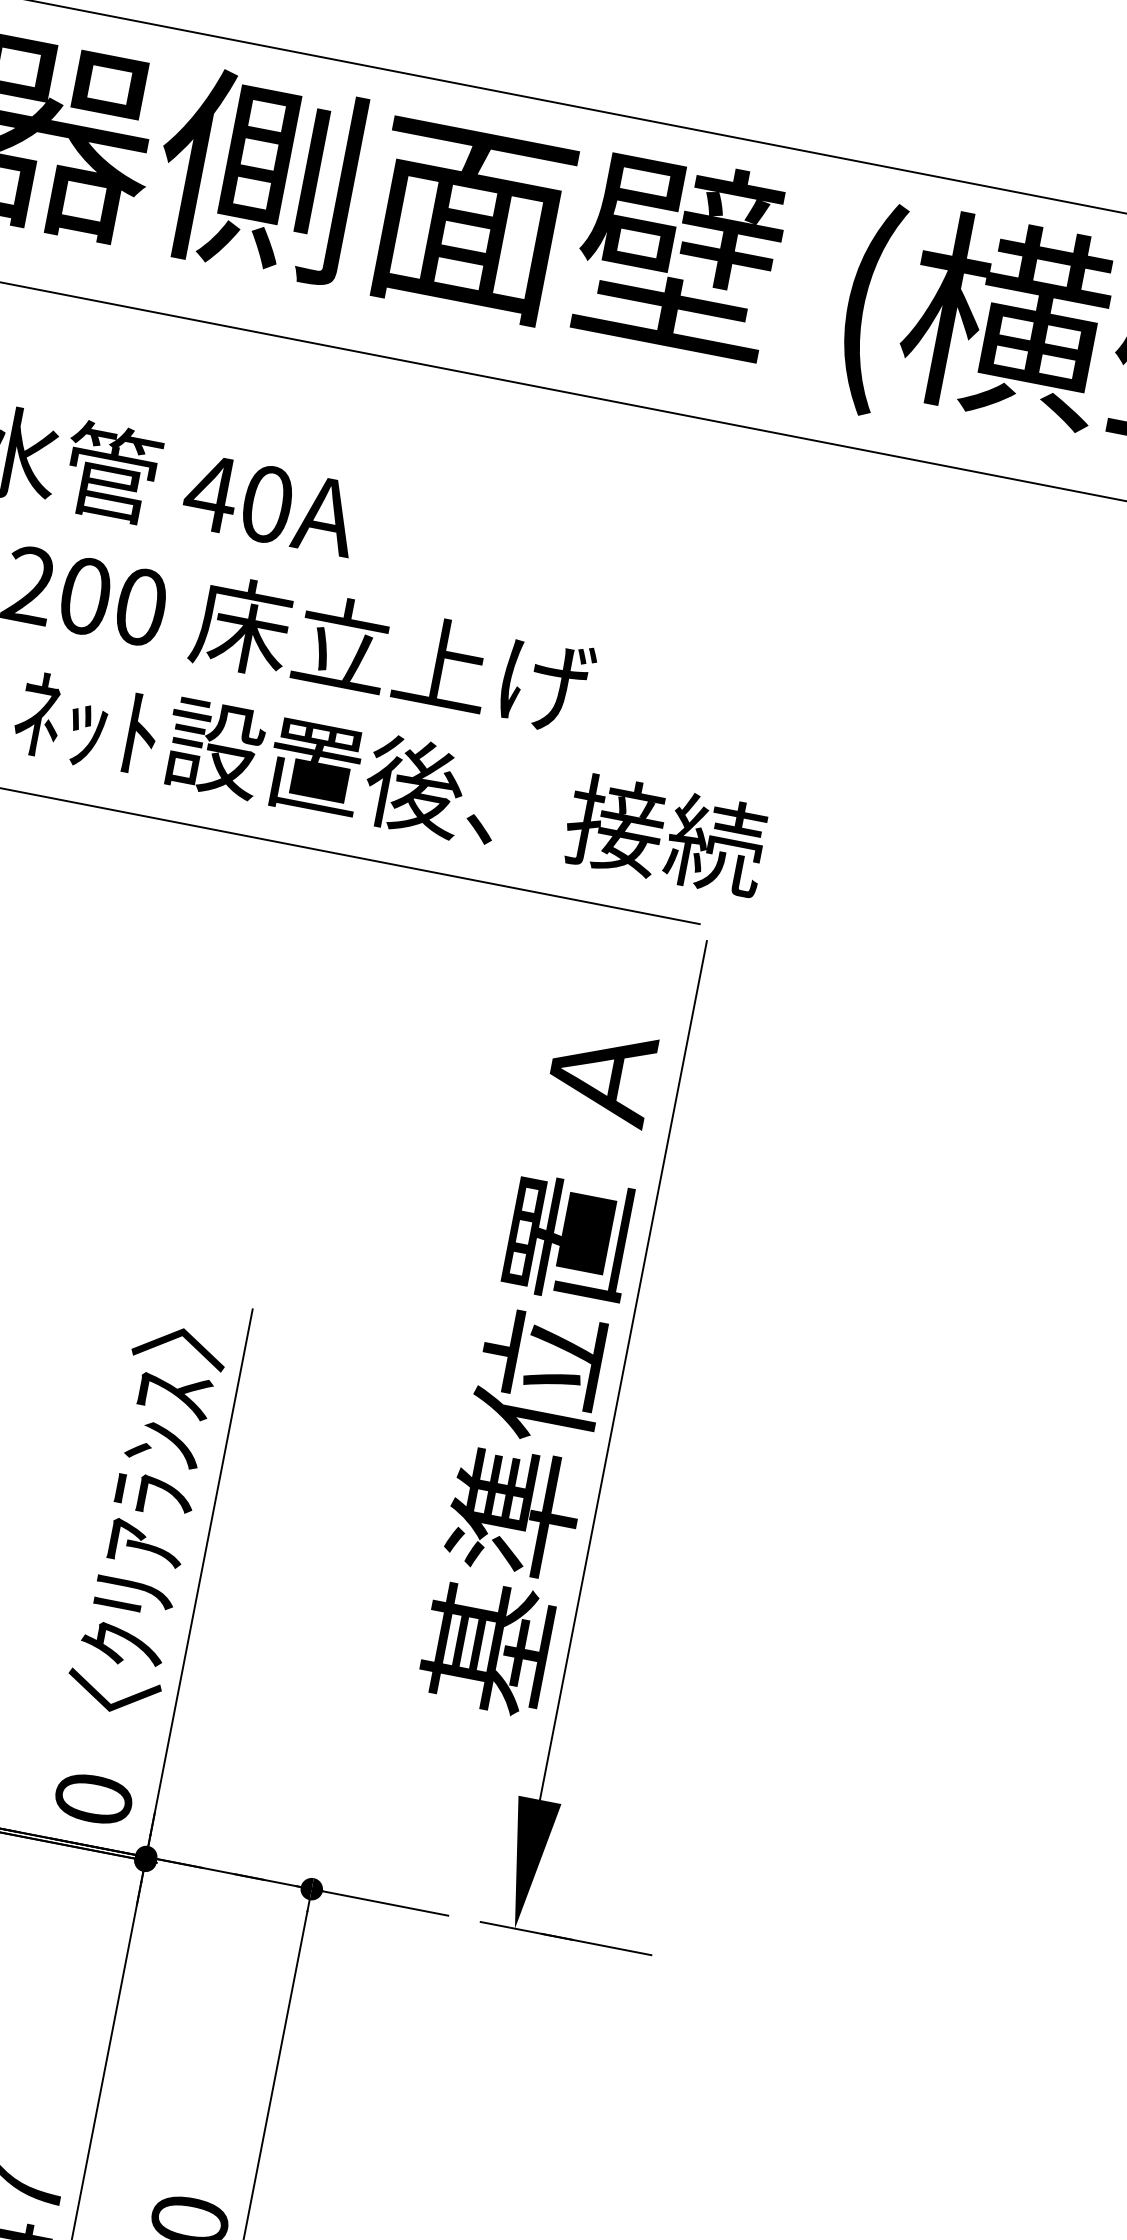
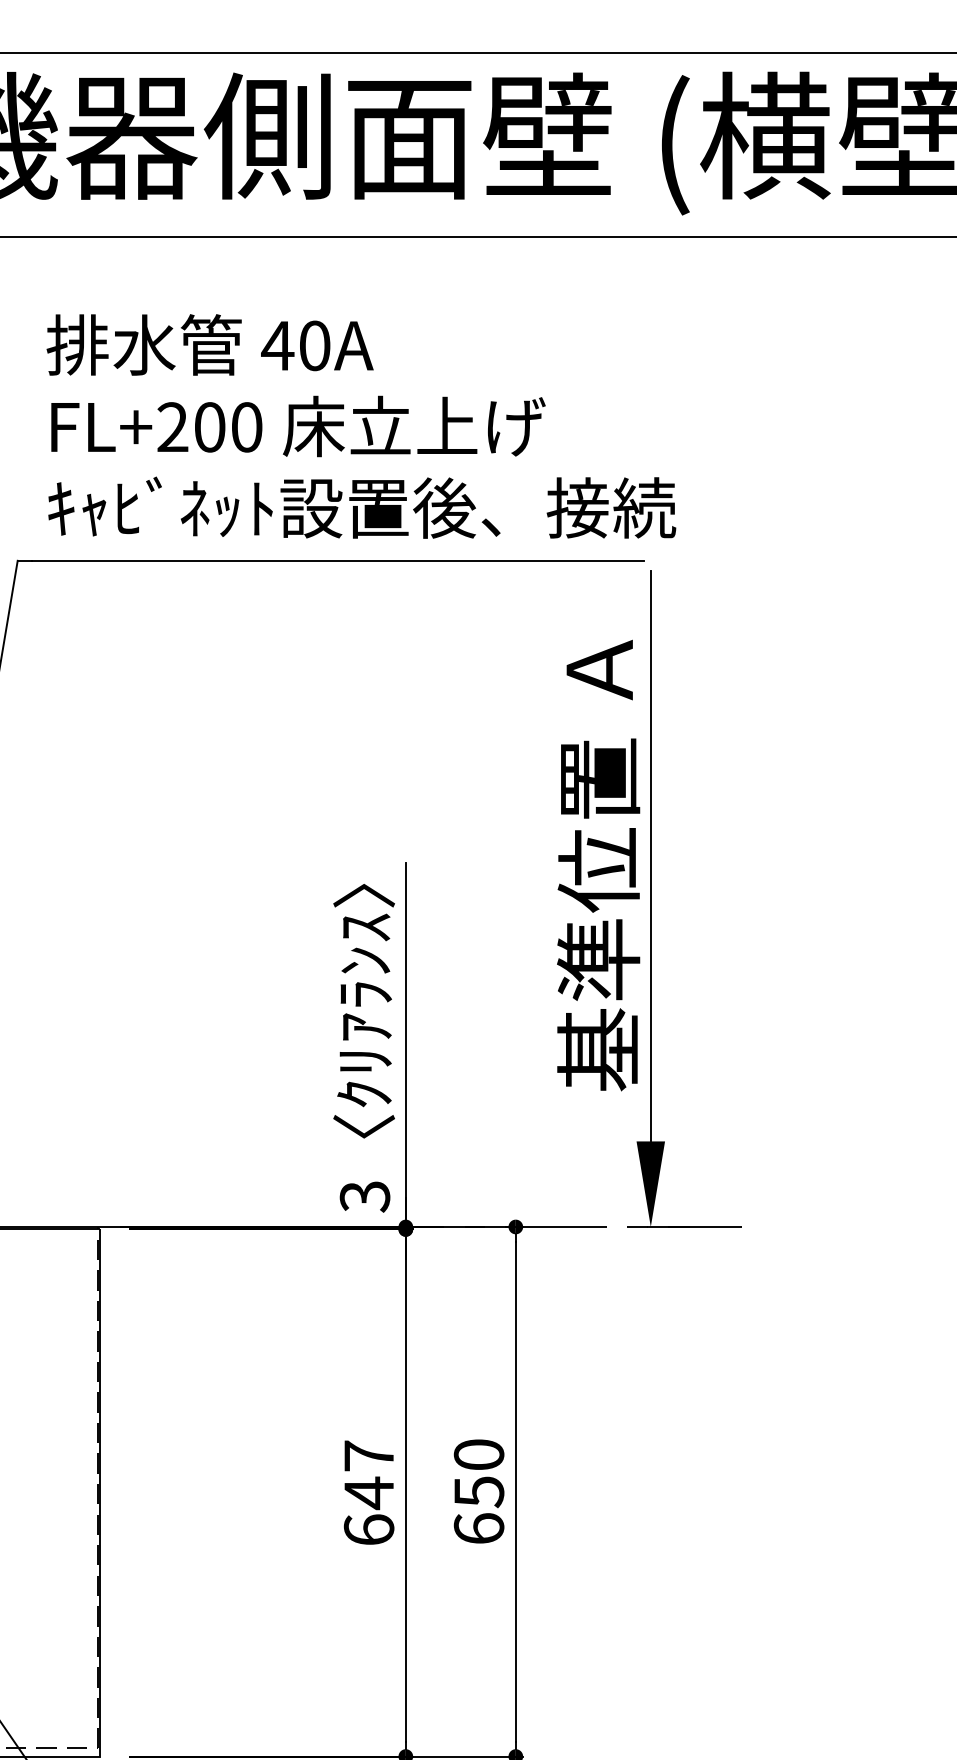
text: (92, 1799) -> (364, 1196), 0 -> 3

